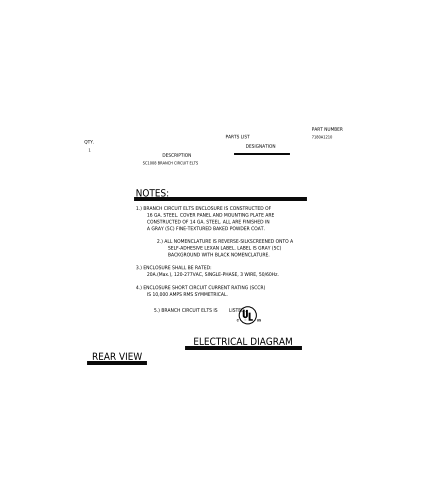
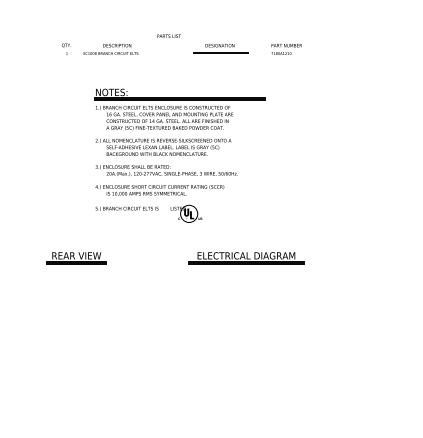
text: (327, 132) -> (286, 49), moved
text: (237, 136) -> (168, 36), moved
text: (88, 145) -> (65, 49), moved
text: (170, 158) -> (110, 49), moved
text: (224, 247) -> (162, 147), moved
text: (207, 315) -> (148, 214), moved
part: (243, 343) -> (246, 258), moved

